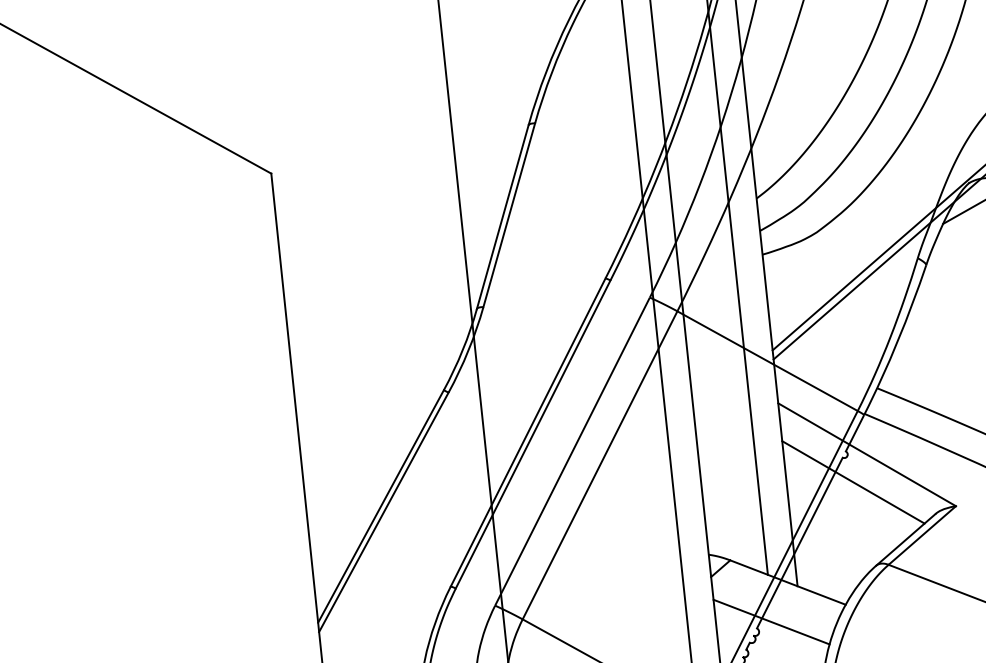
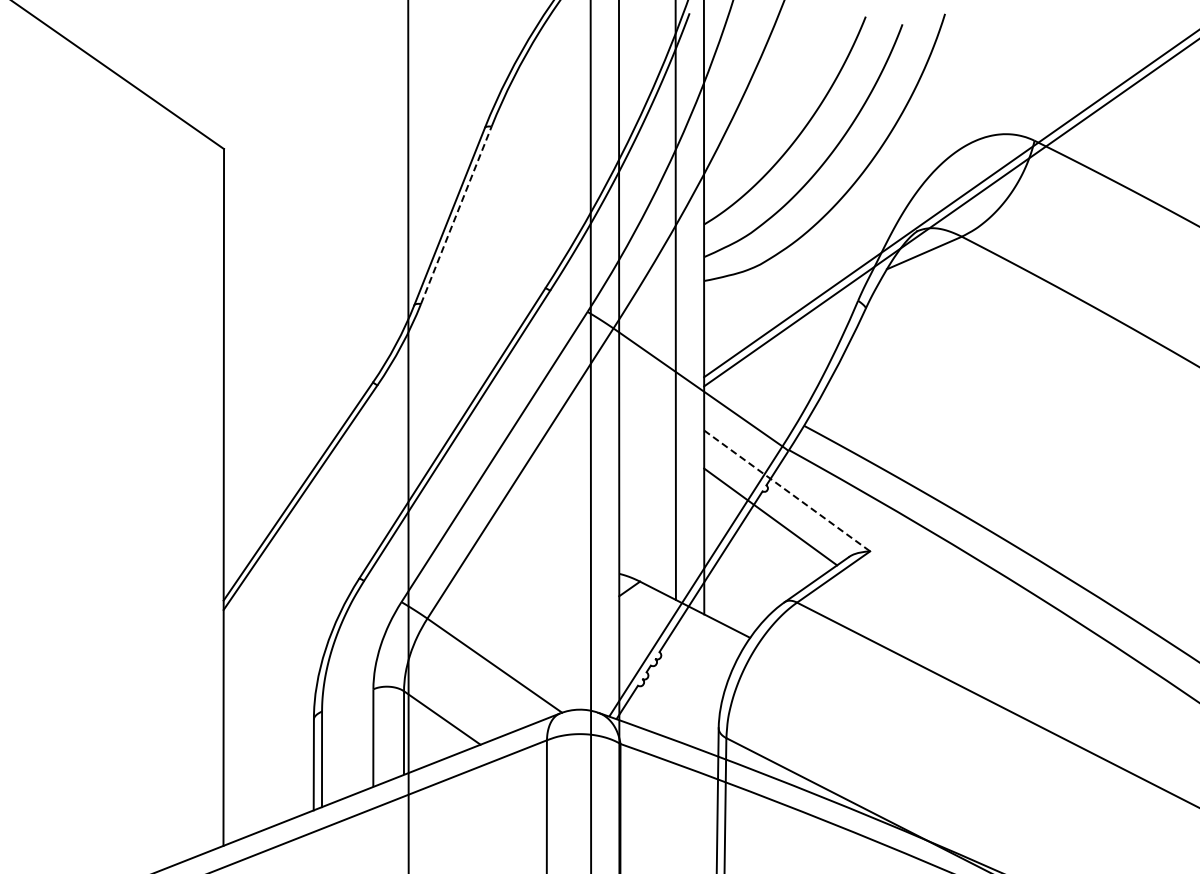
line: (509, 214) -> (456, 214), solid -> dashed
line: (867, 454) -> (787, 490), solid -> dashed
line: (771, 622) -> (674, 647), removed

